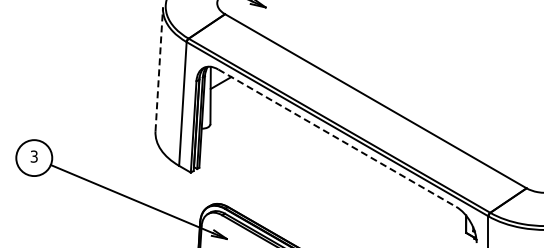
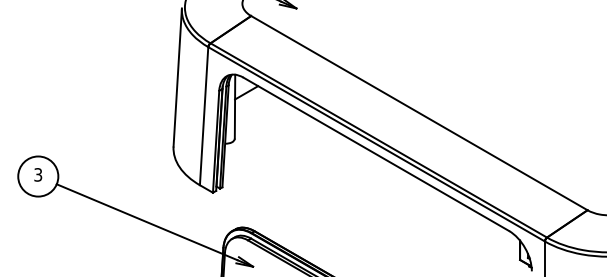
line: (159, 68) -> (177, 76), dashed -> solid
line: (337, 138) -> (376, 154), dashed -> solid

